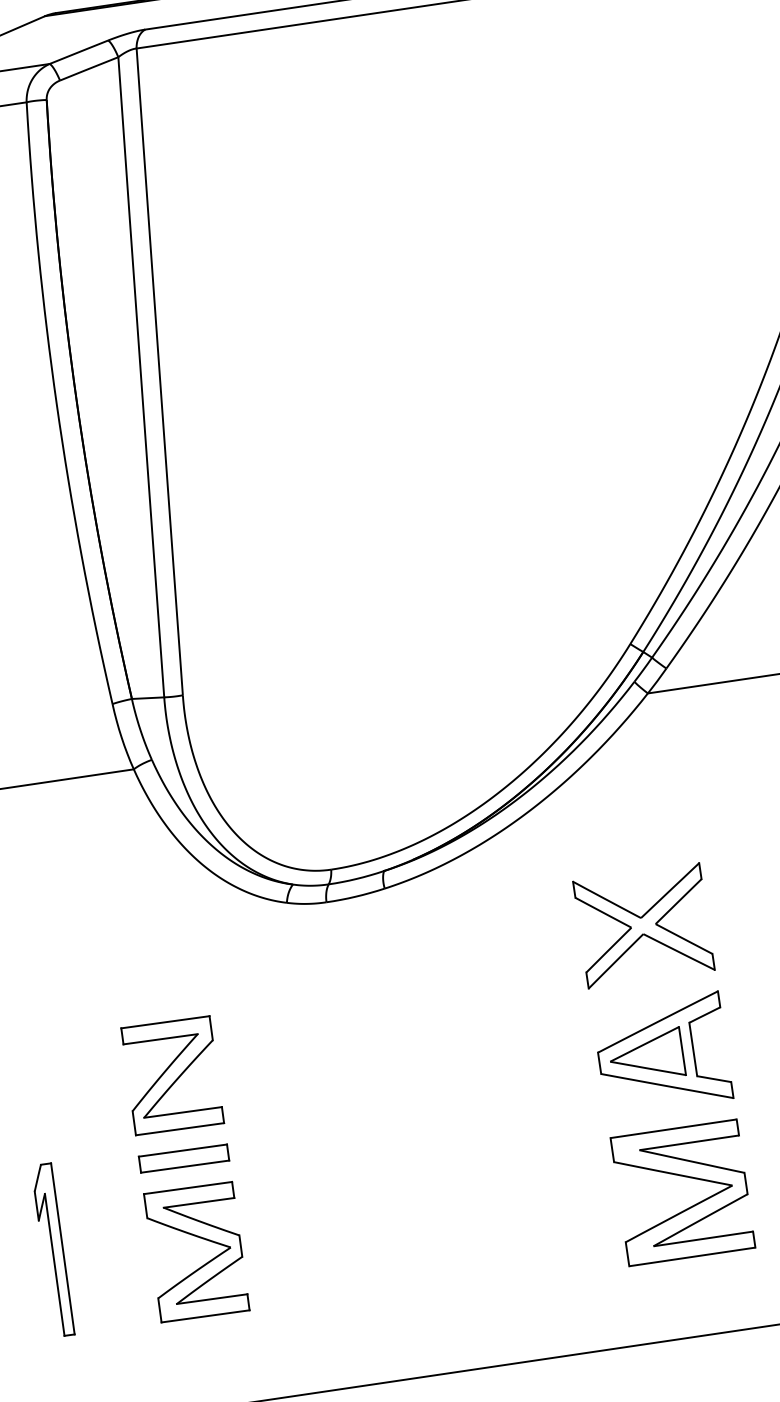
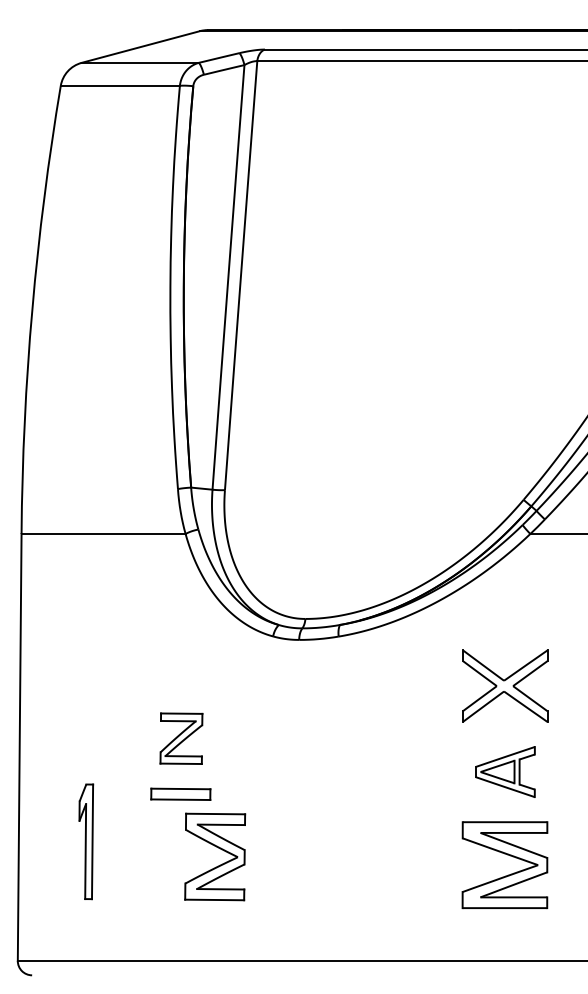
part: (663, 1053) -> (505, 771), size x0.7
part: (172, 1075) -> (181, 738), size x0.7
part: (199, 1238) -> (218, 848), moved

